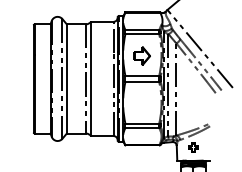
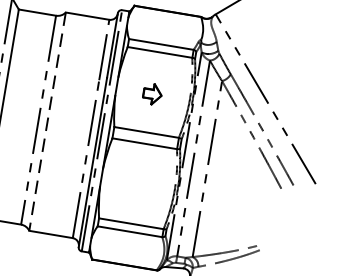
part: (141, 55) -> (151, 93), size x0.6
line: (90, 79) -> (46, 122), solid -> dashed

